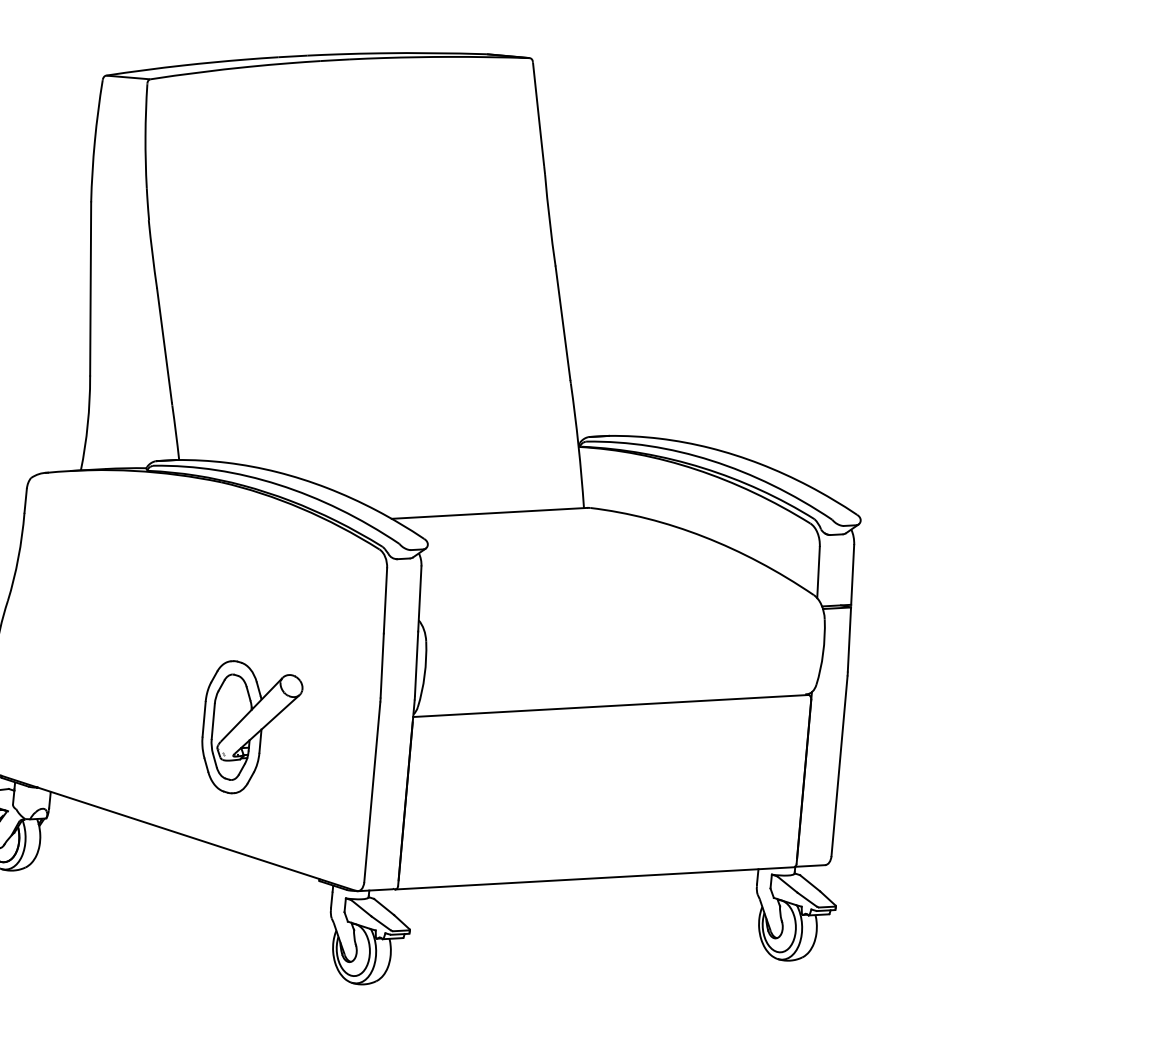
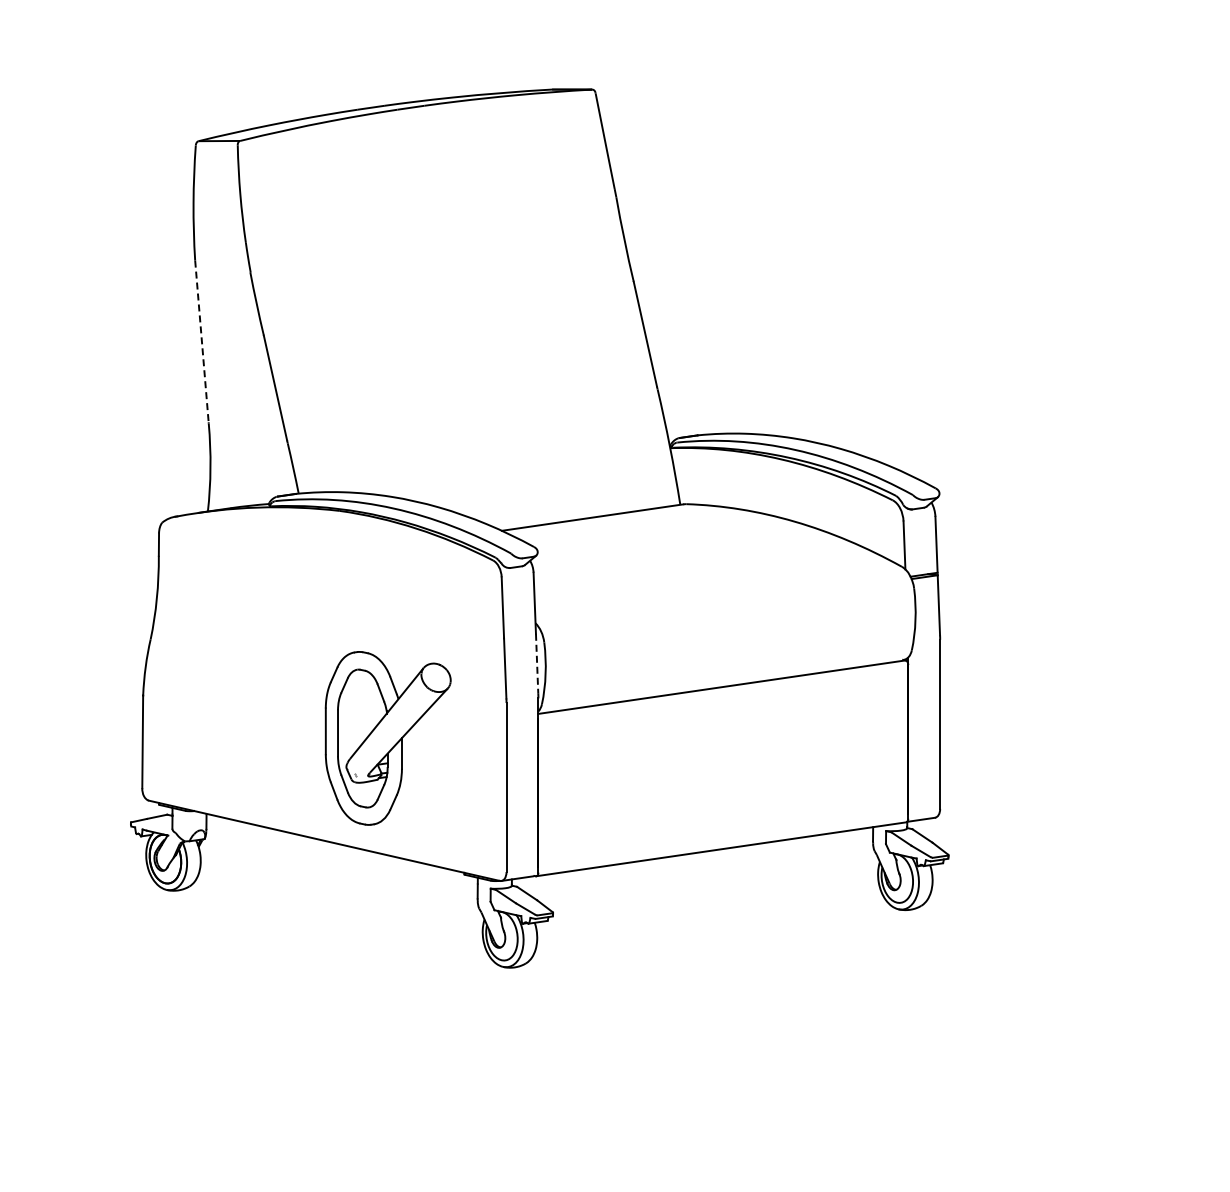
line: (90, 288) -> (201, 341), solid -> dashed
line: (416, 664) -> (537, 664), solid -> dashed
part: (250, 728) -> (387, 738), size x1.4

